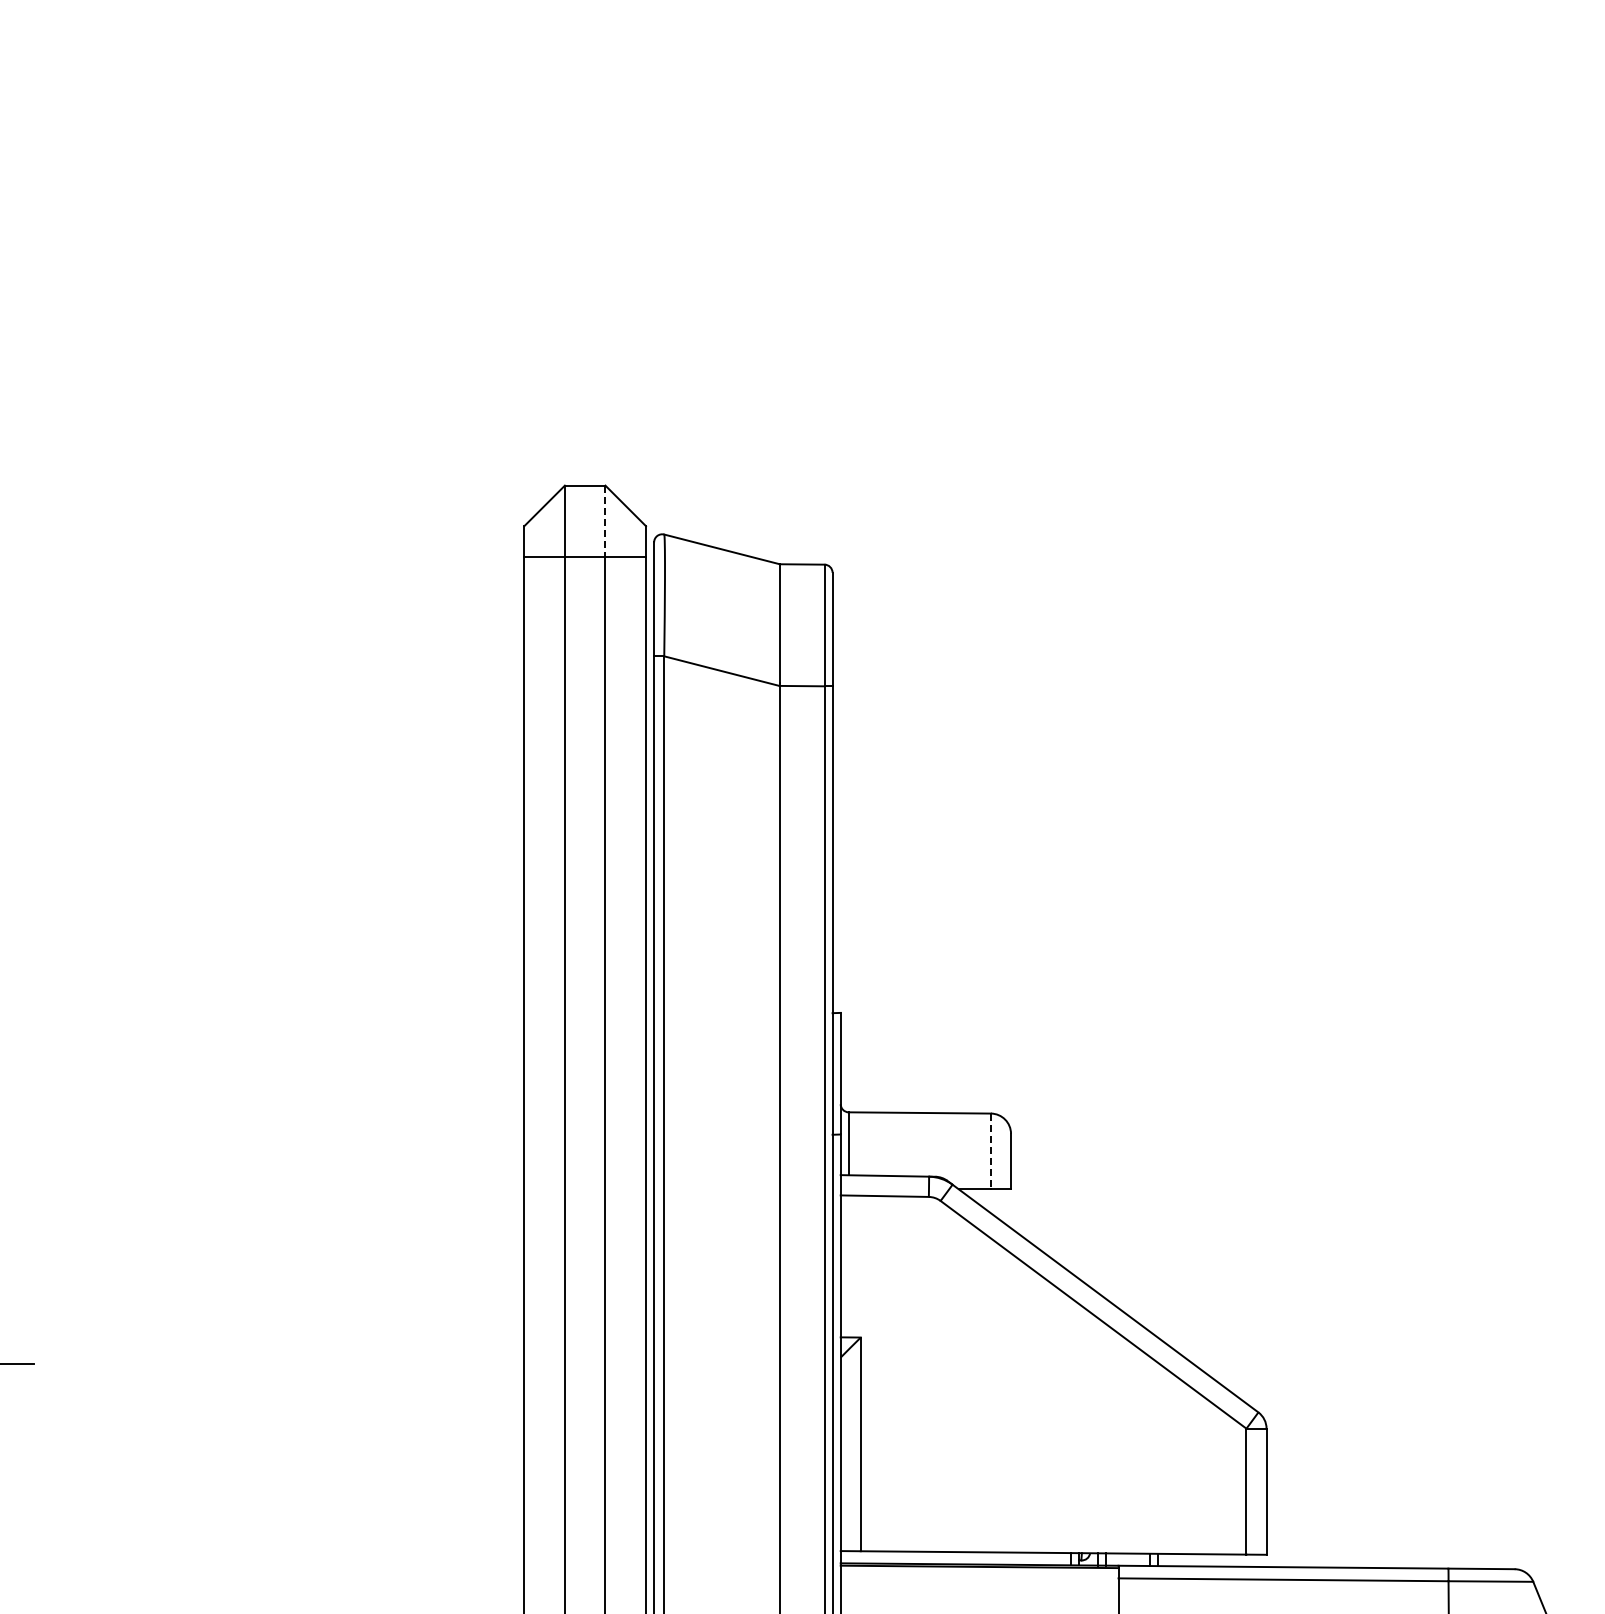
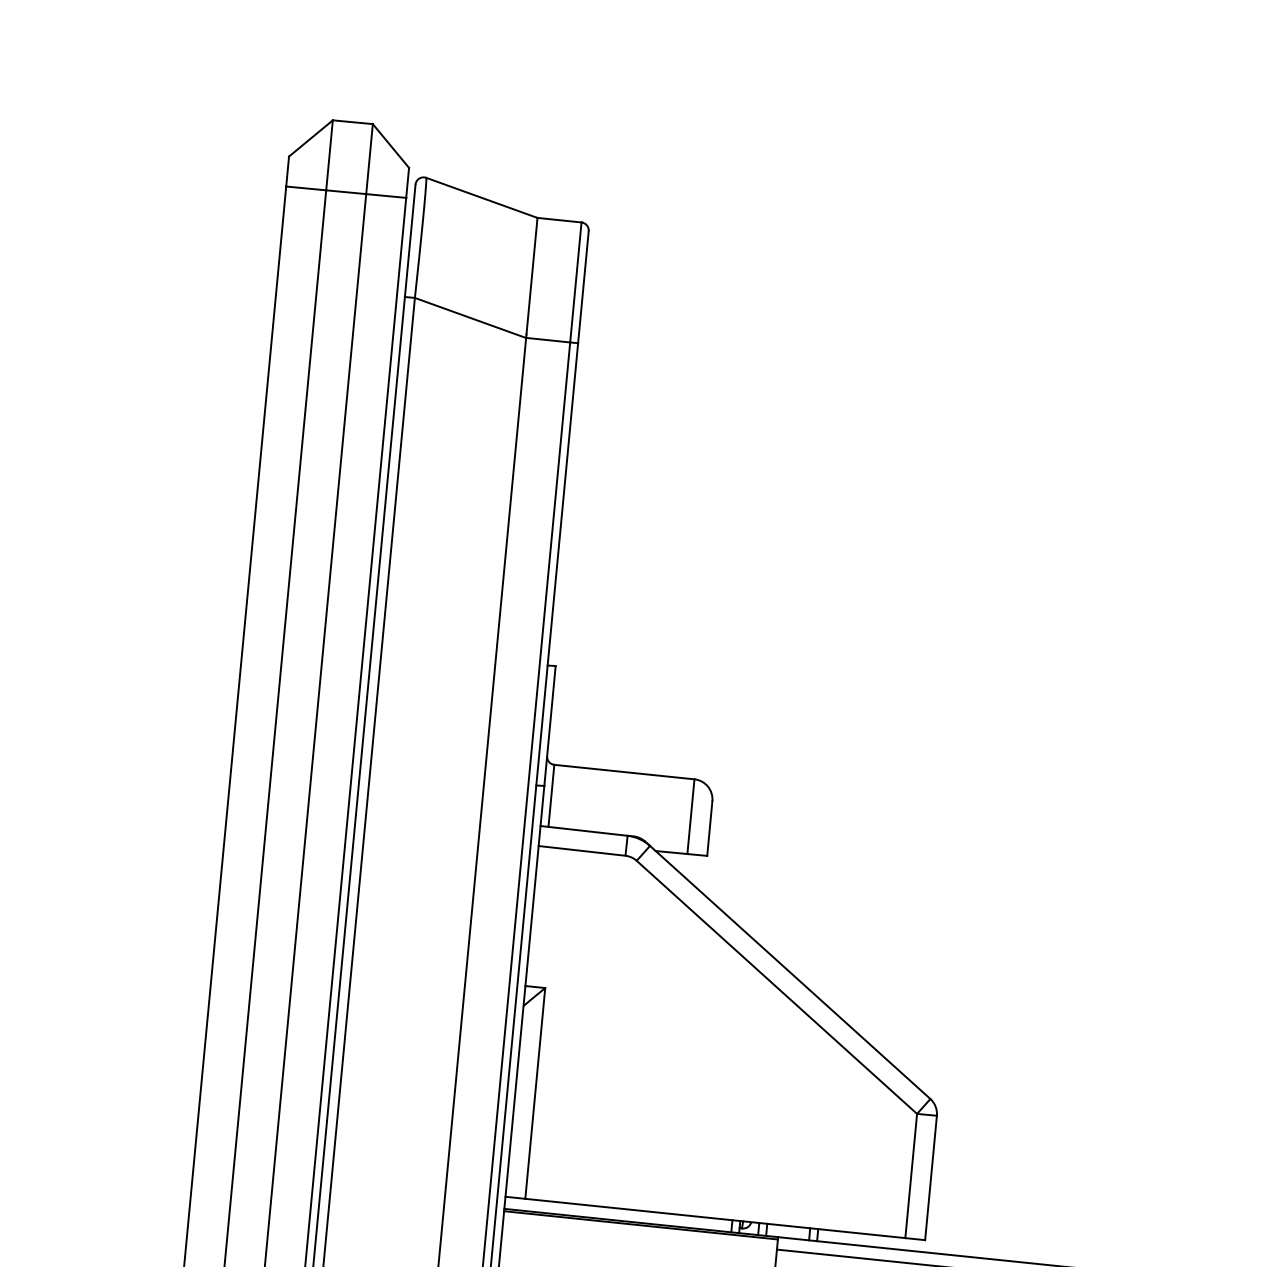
line: (605, 521) -> (369, 159), dashed -> solid
line: (990, 1151) -> (690, 816), dashed -> solid

